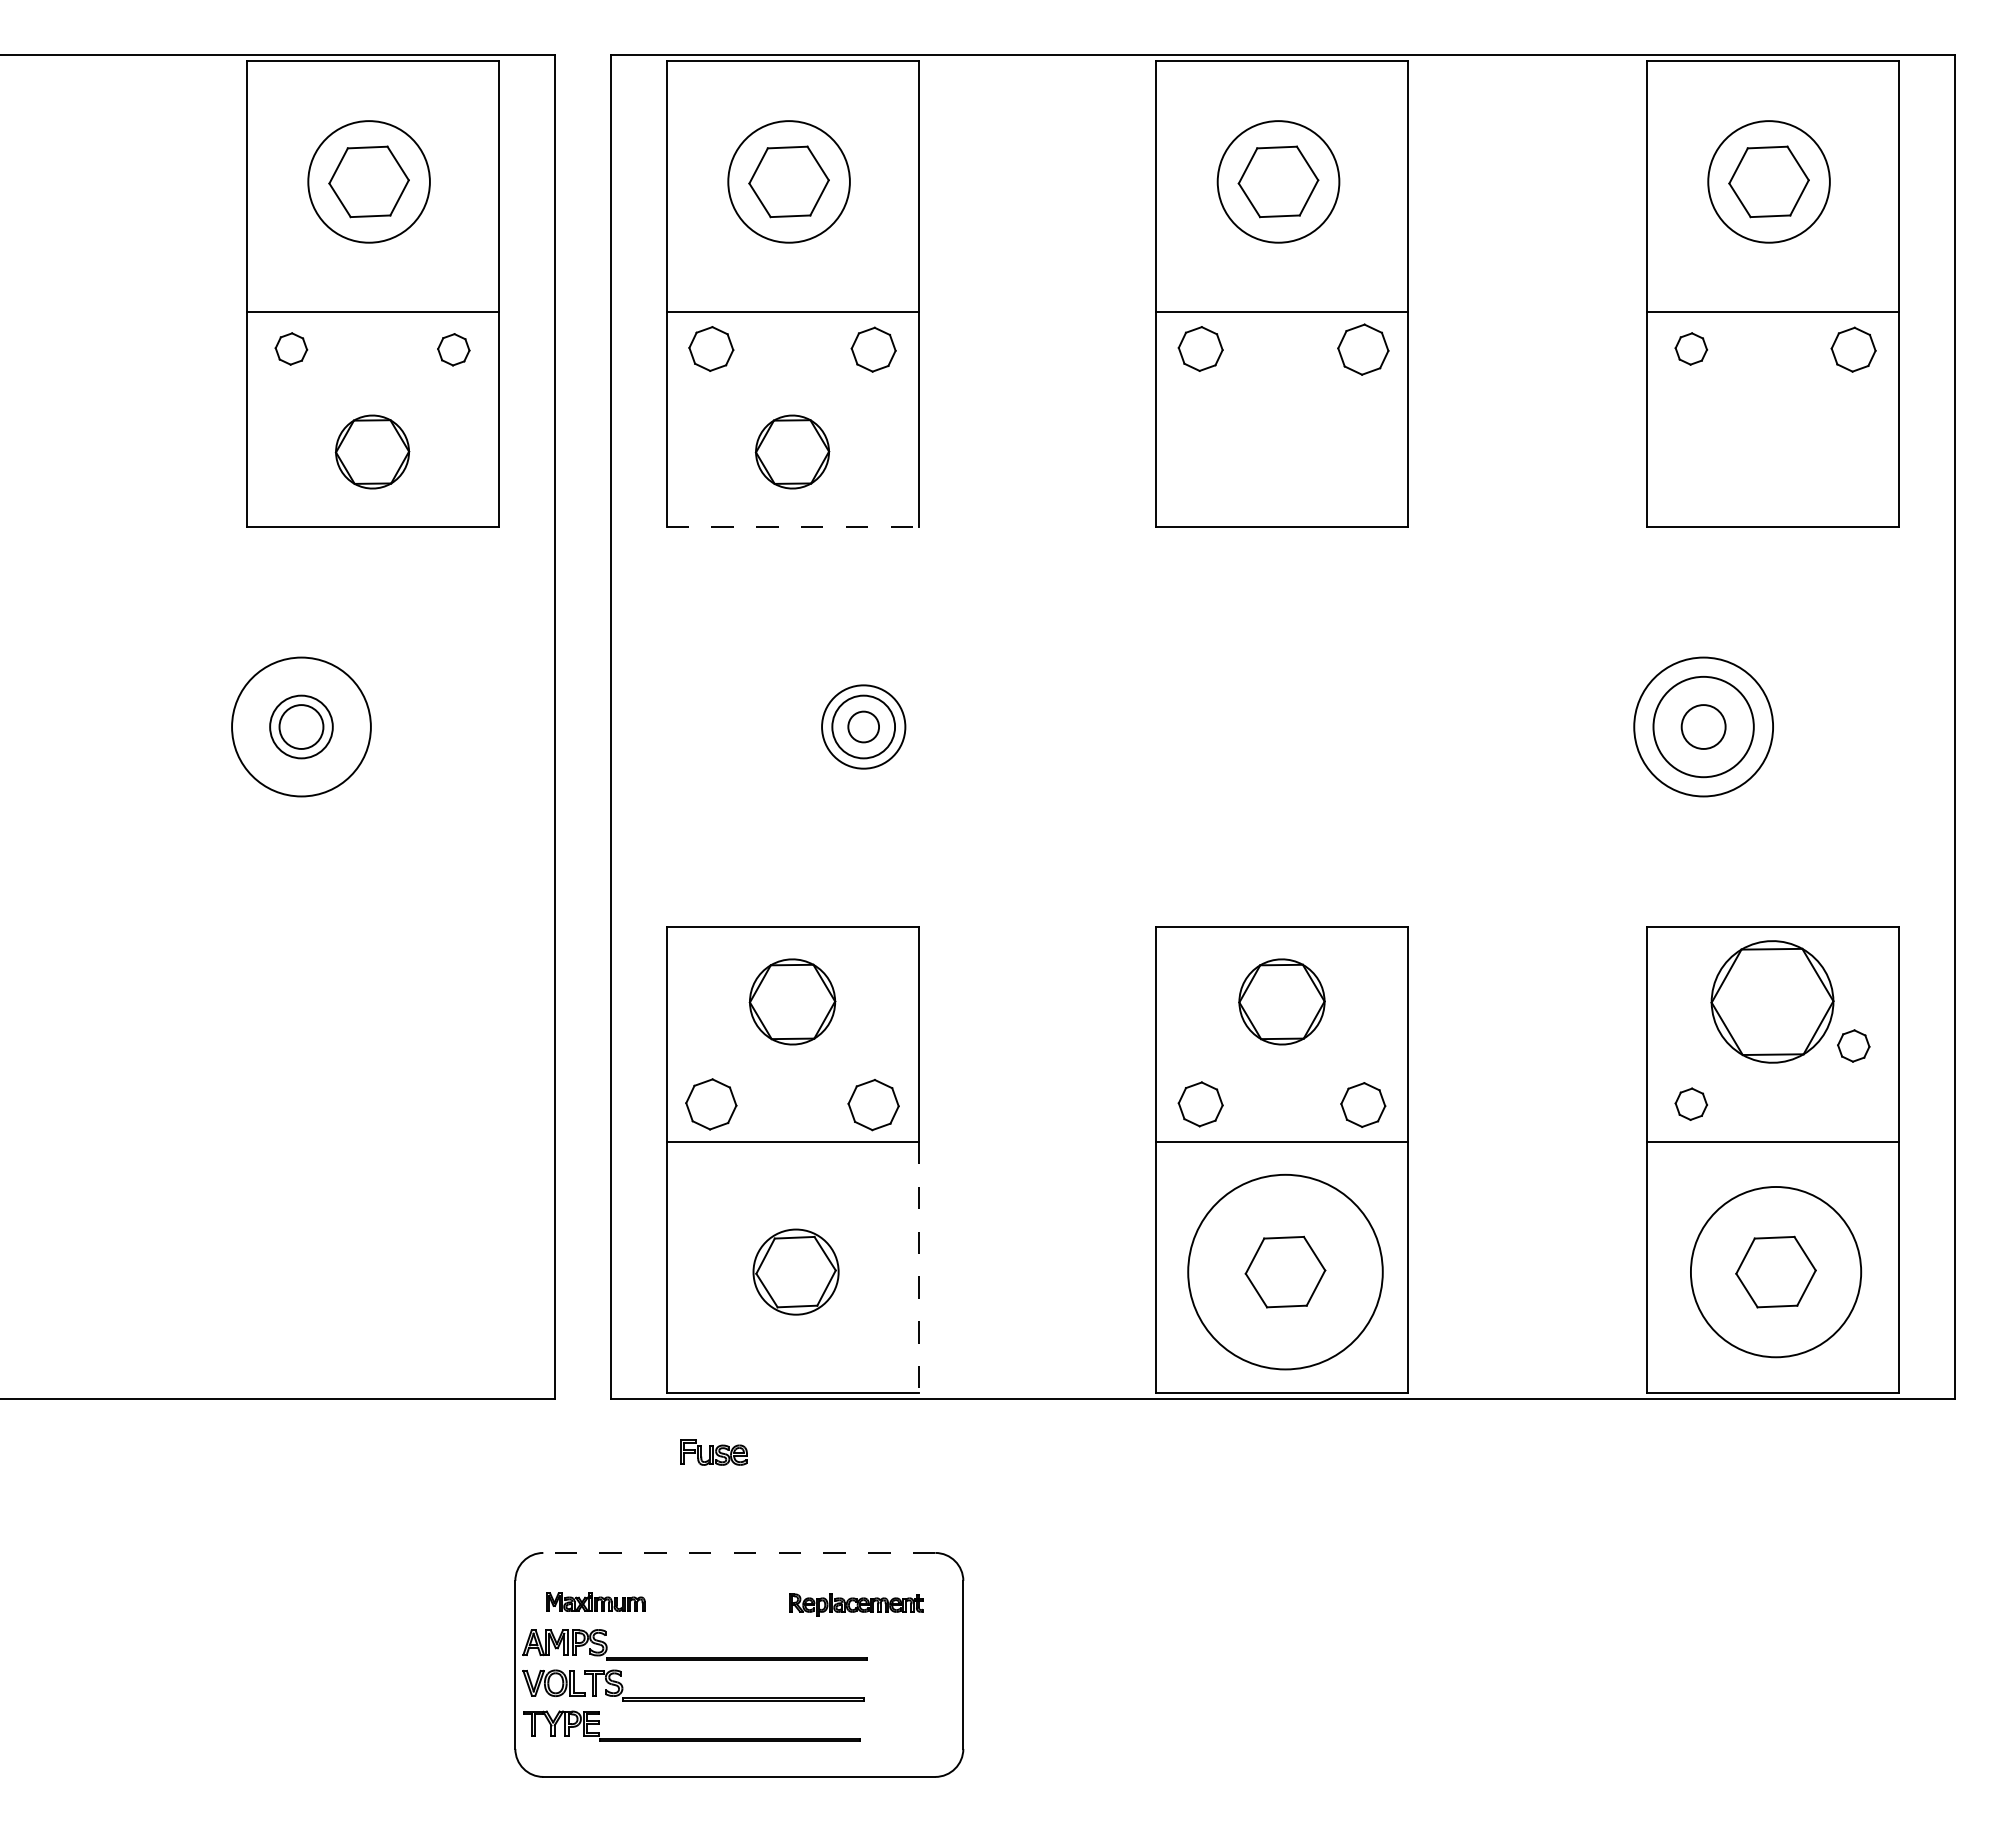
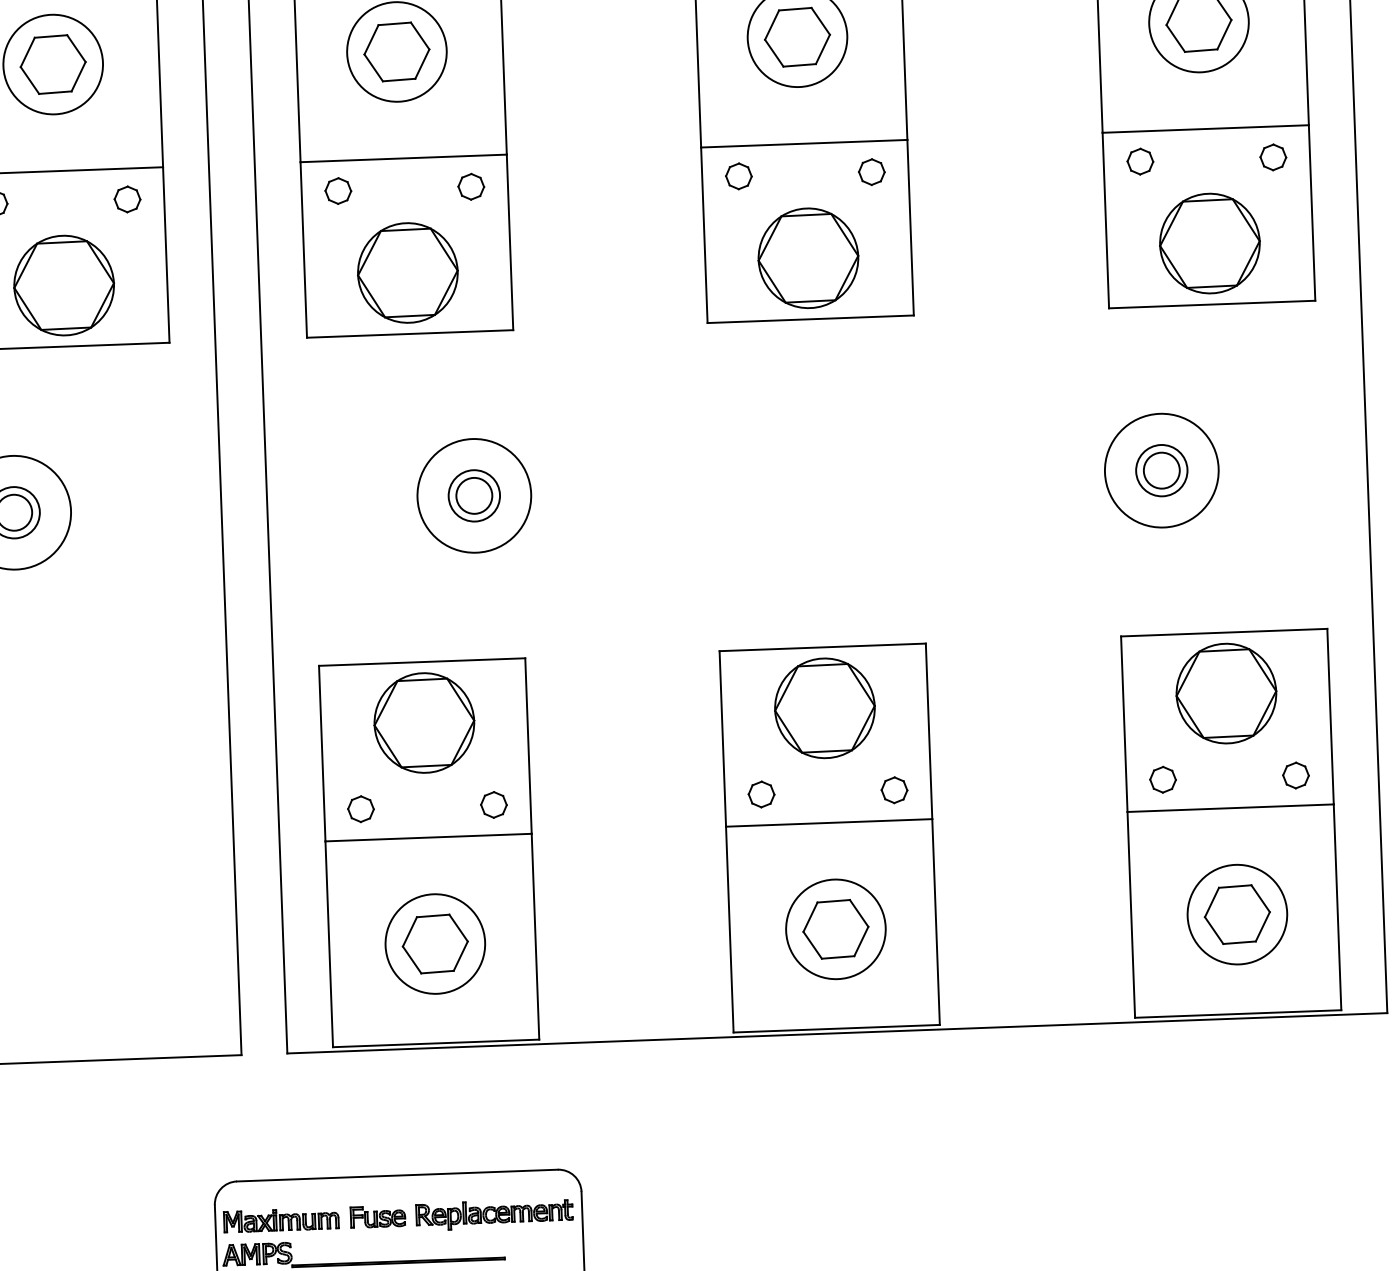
part: (711, 348) -> (338, 190), size x0.71
part: (1200, 348) -> (738, 175), size x0.71
part: (873, 349) -> (471, 186), size x0.71
part: (1362, 349) -> (871, 171), size x0.62
part: (1853, 349) -> (1273, 157), size x0.71
part: (372, 451) -> (64, 285), size x1.67
part: (792, 451) -> (407, 272), size x1.67
part: (1281, 451) -> (808, 257), added
part: (1772, 451) -> (1209, 243), added
line: (792, 526) -> (410, 333), dashed -> solid
circle: (863, 726) -> (474, 495), size x1.43
circle: (863, 726) -> (474, 495), size x1.67
circle: (1703, 726) -> (1161, 470), size x0.62
part: (792, 1001) -> (424, 722), size x1.43
part: (1281, 1001) -> (824, 707), size x1.43
part: (1853, 1045) -> (1295, 775), moved
part: (711, 1103) -> (361, 808), size x0.62
part: (1200, 1103) -> (761, 793), size x0.71
part: (873, 1104) -> (493, 804), size x0.62
part: (1362, 1104) -> (893, 789), size x0.71
line: (918, 1267) -> (535, 936), dashed -> solid
circle: (795, 1271) -> (434, 943), size x1.43
circle: (1285, 1271) -> (835, 928), size x0.62
circle: (1775, 1271) -> (1236, 914), size x0.71
part: (713, 1452) -> (377, 1216), moved
line: (739, 1552) -> (397, 1175), dashed -> solid
part: (595, 1601) -> (281, 1219), size x1.43
part: (856, 1604) -> (494, 1214), size x1.43

